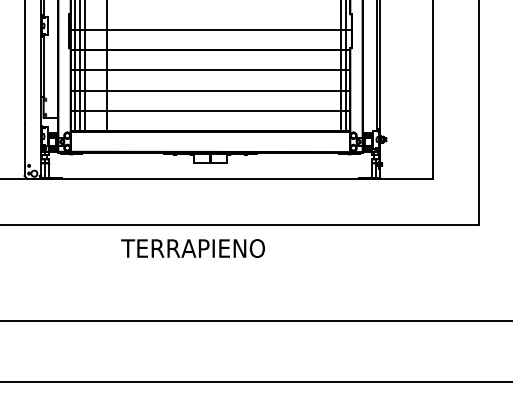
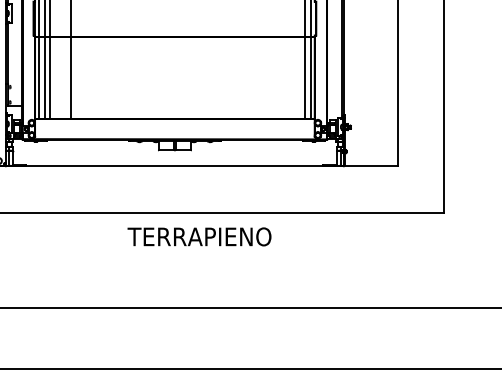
line: (210, 29) -> (174, 16), removed
line: (210, 70) -> (174, 57), removed
line: (210, 90) -> (174, 77), removed
line: (210, 110) -> (174, 97), removed
text: (192, 248) -> (198, 236), moved

